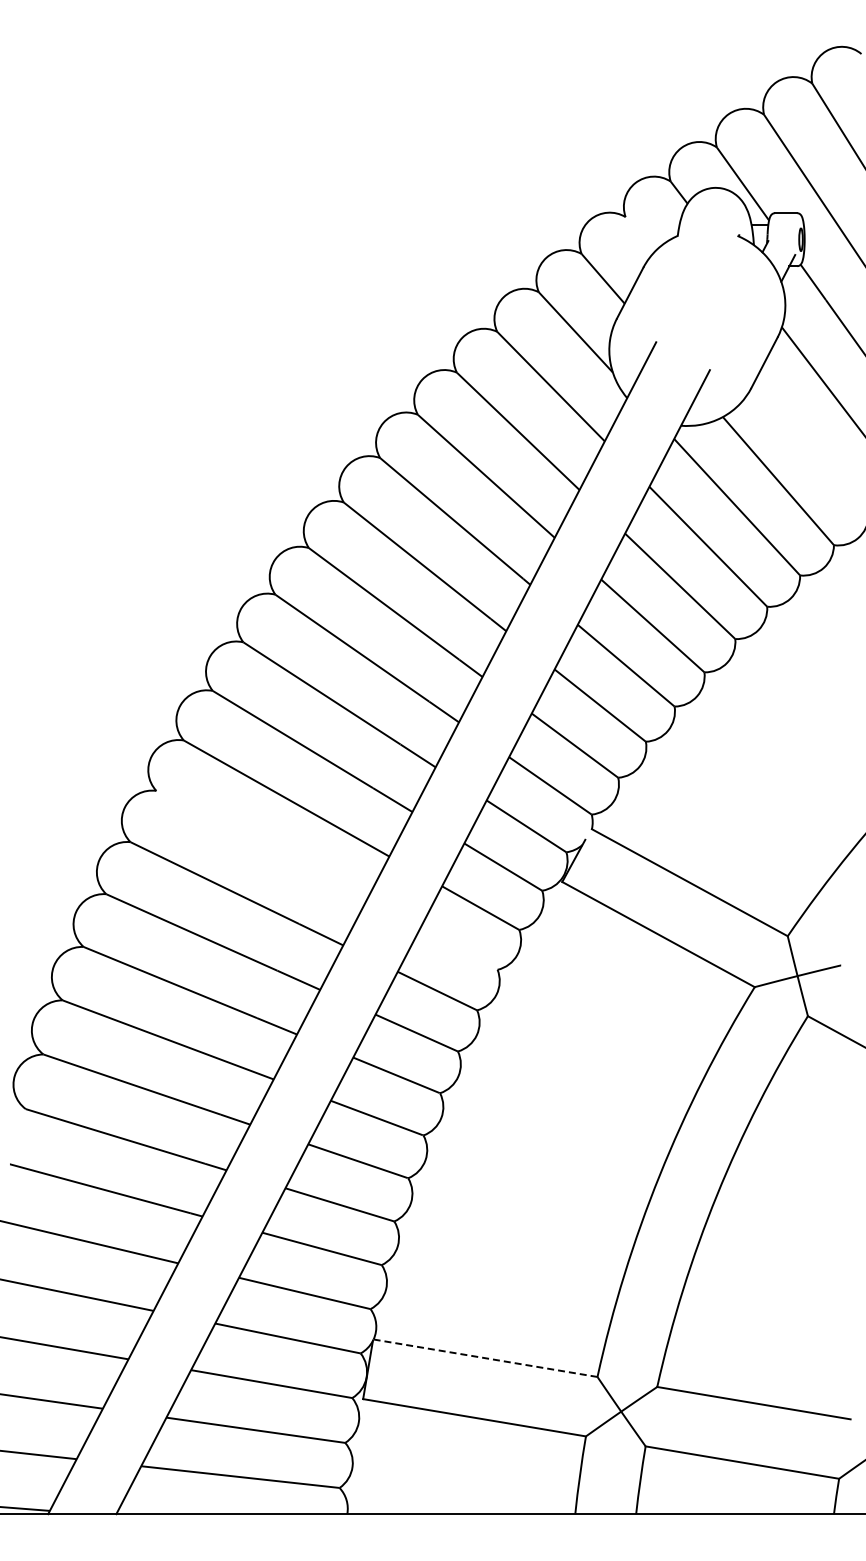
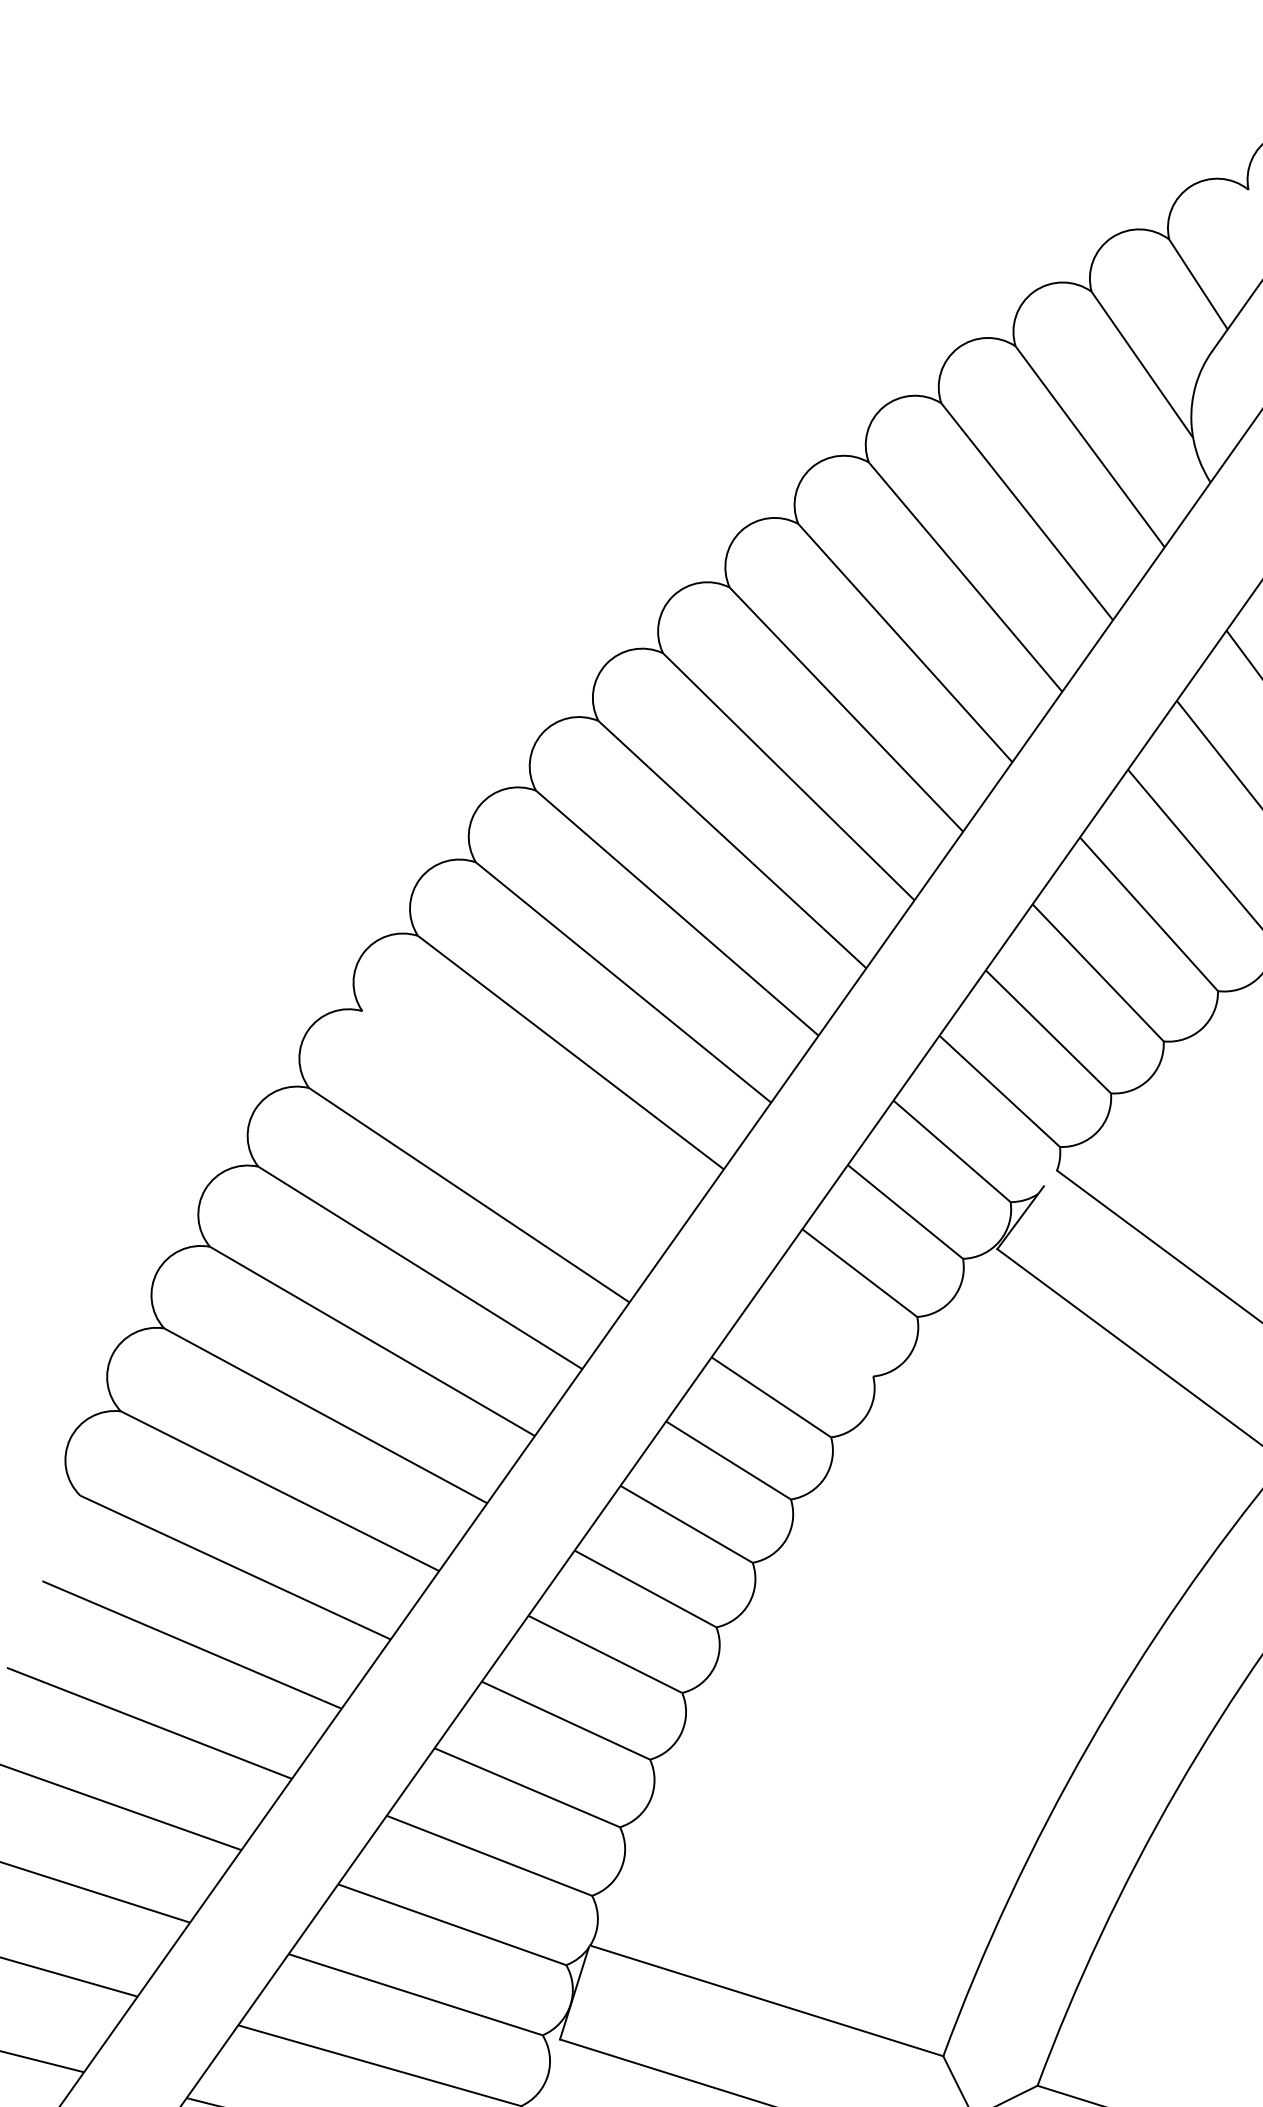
line: (485, 1358) -> (766, 2001), dashed -> solid

